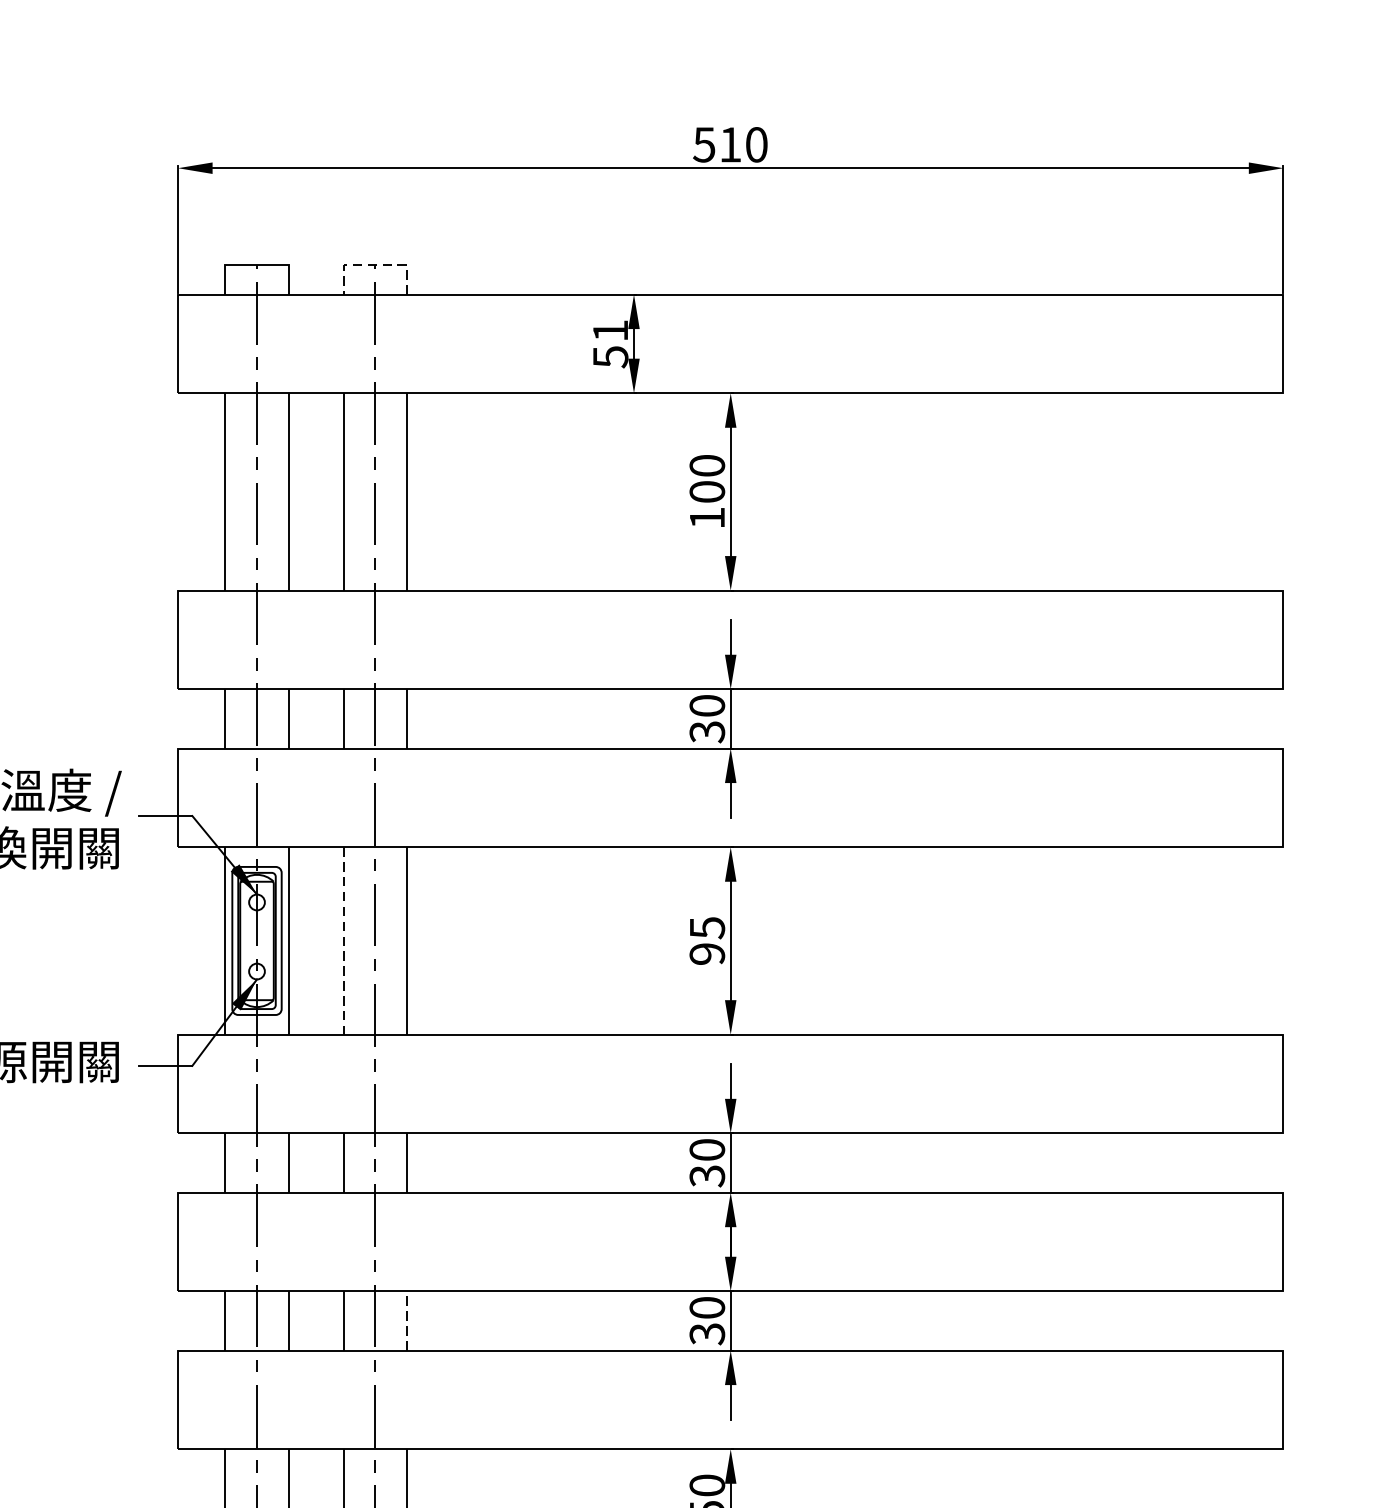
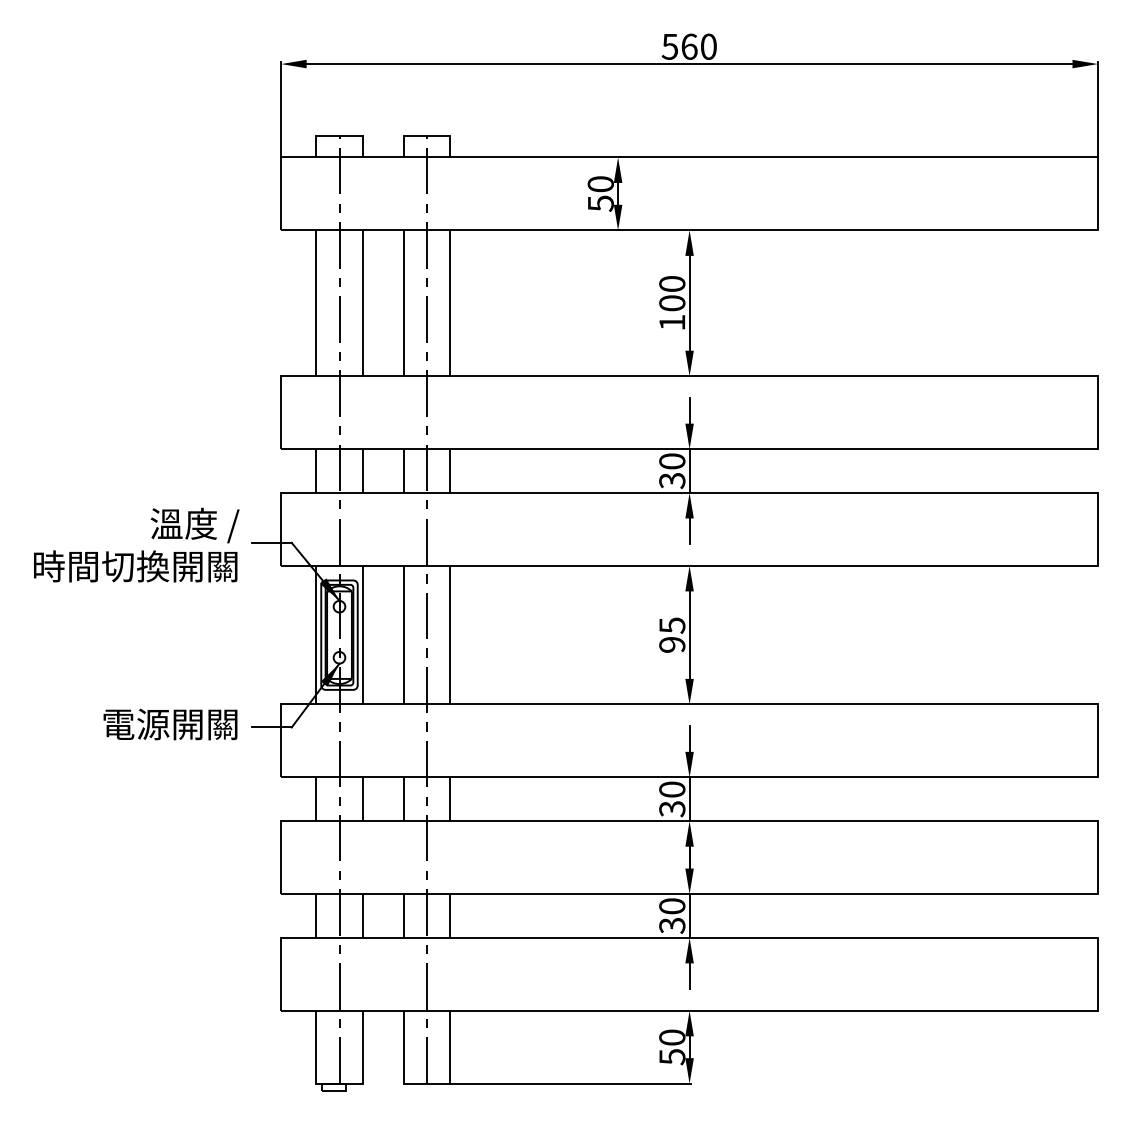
text: (730, 144) -> (689, 46), 510 -> 560
line: (374, 264) -> (426, 135), dashed -> solid
text: (610, 331) -> (600, 184), 51 -> 50
line: (343, 941) -> (403, 635), dashed -> solid
line: (407, 1320) -> (450, 915), dashed -> solid

